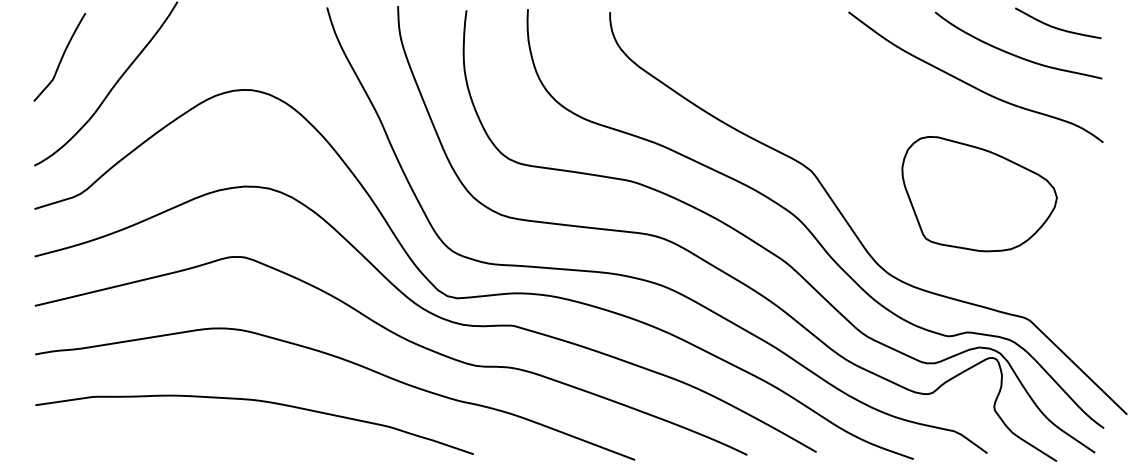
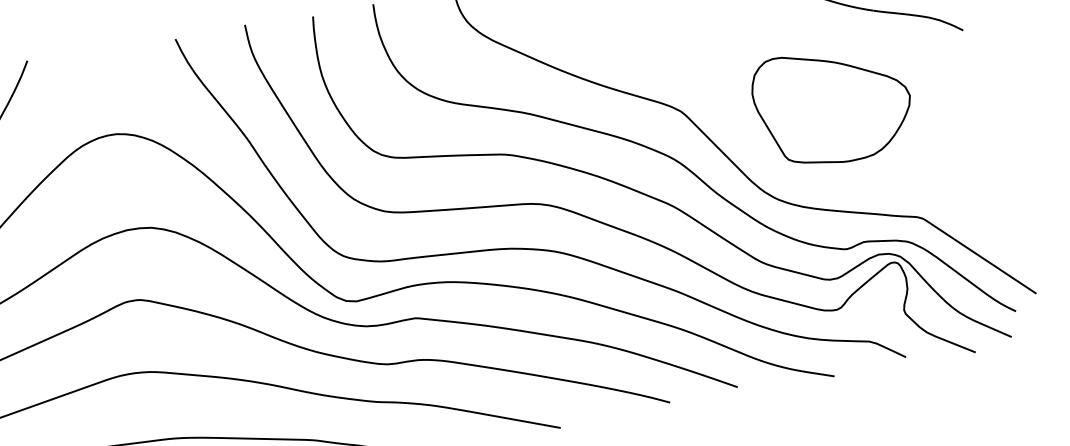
part: (979, 194) -> (833, 106), moved

